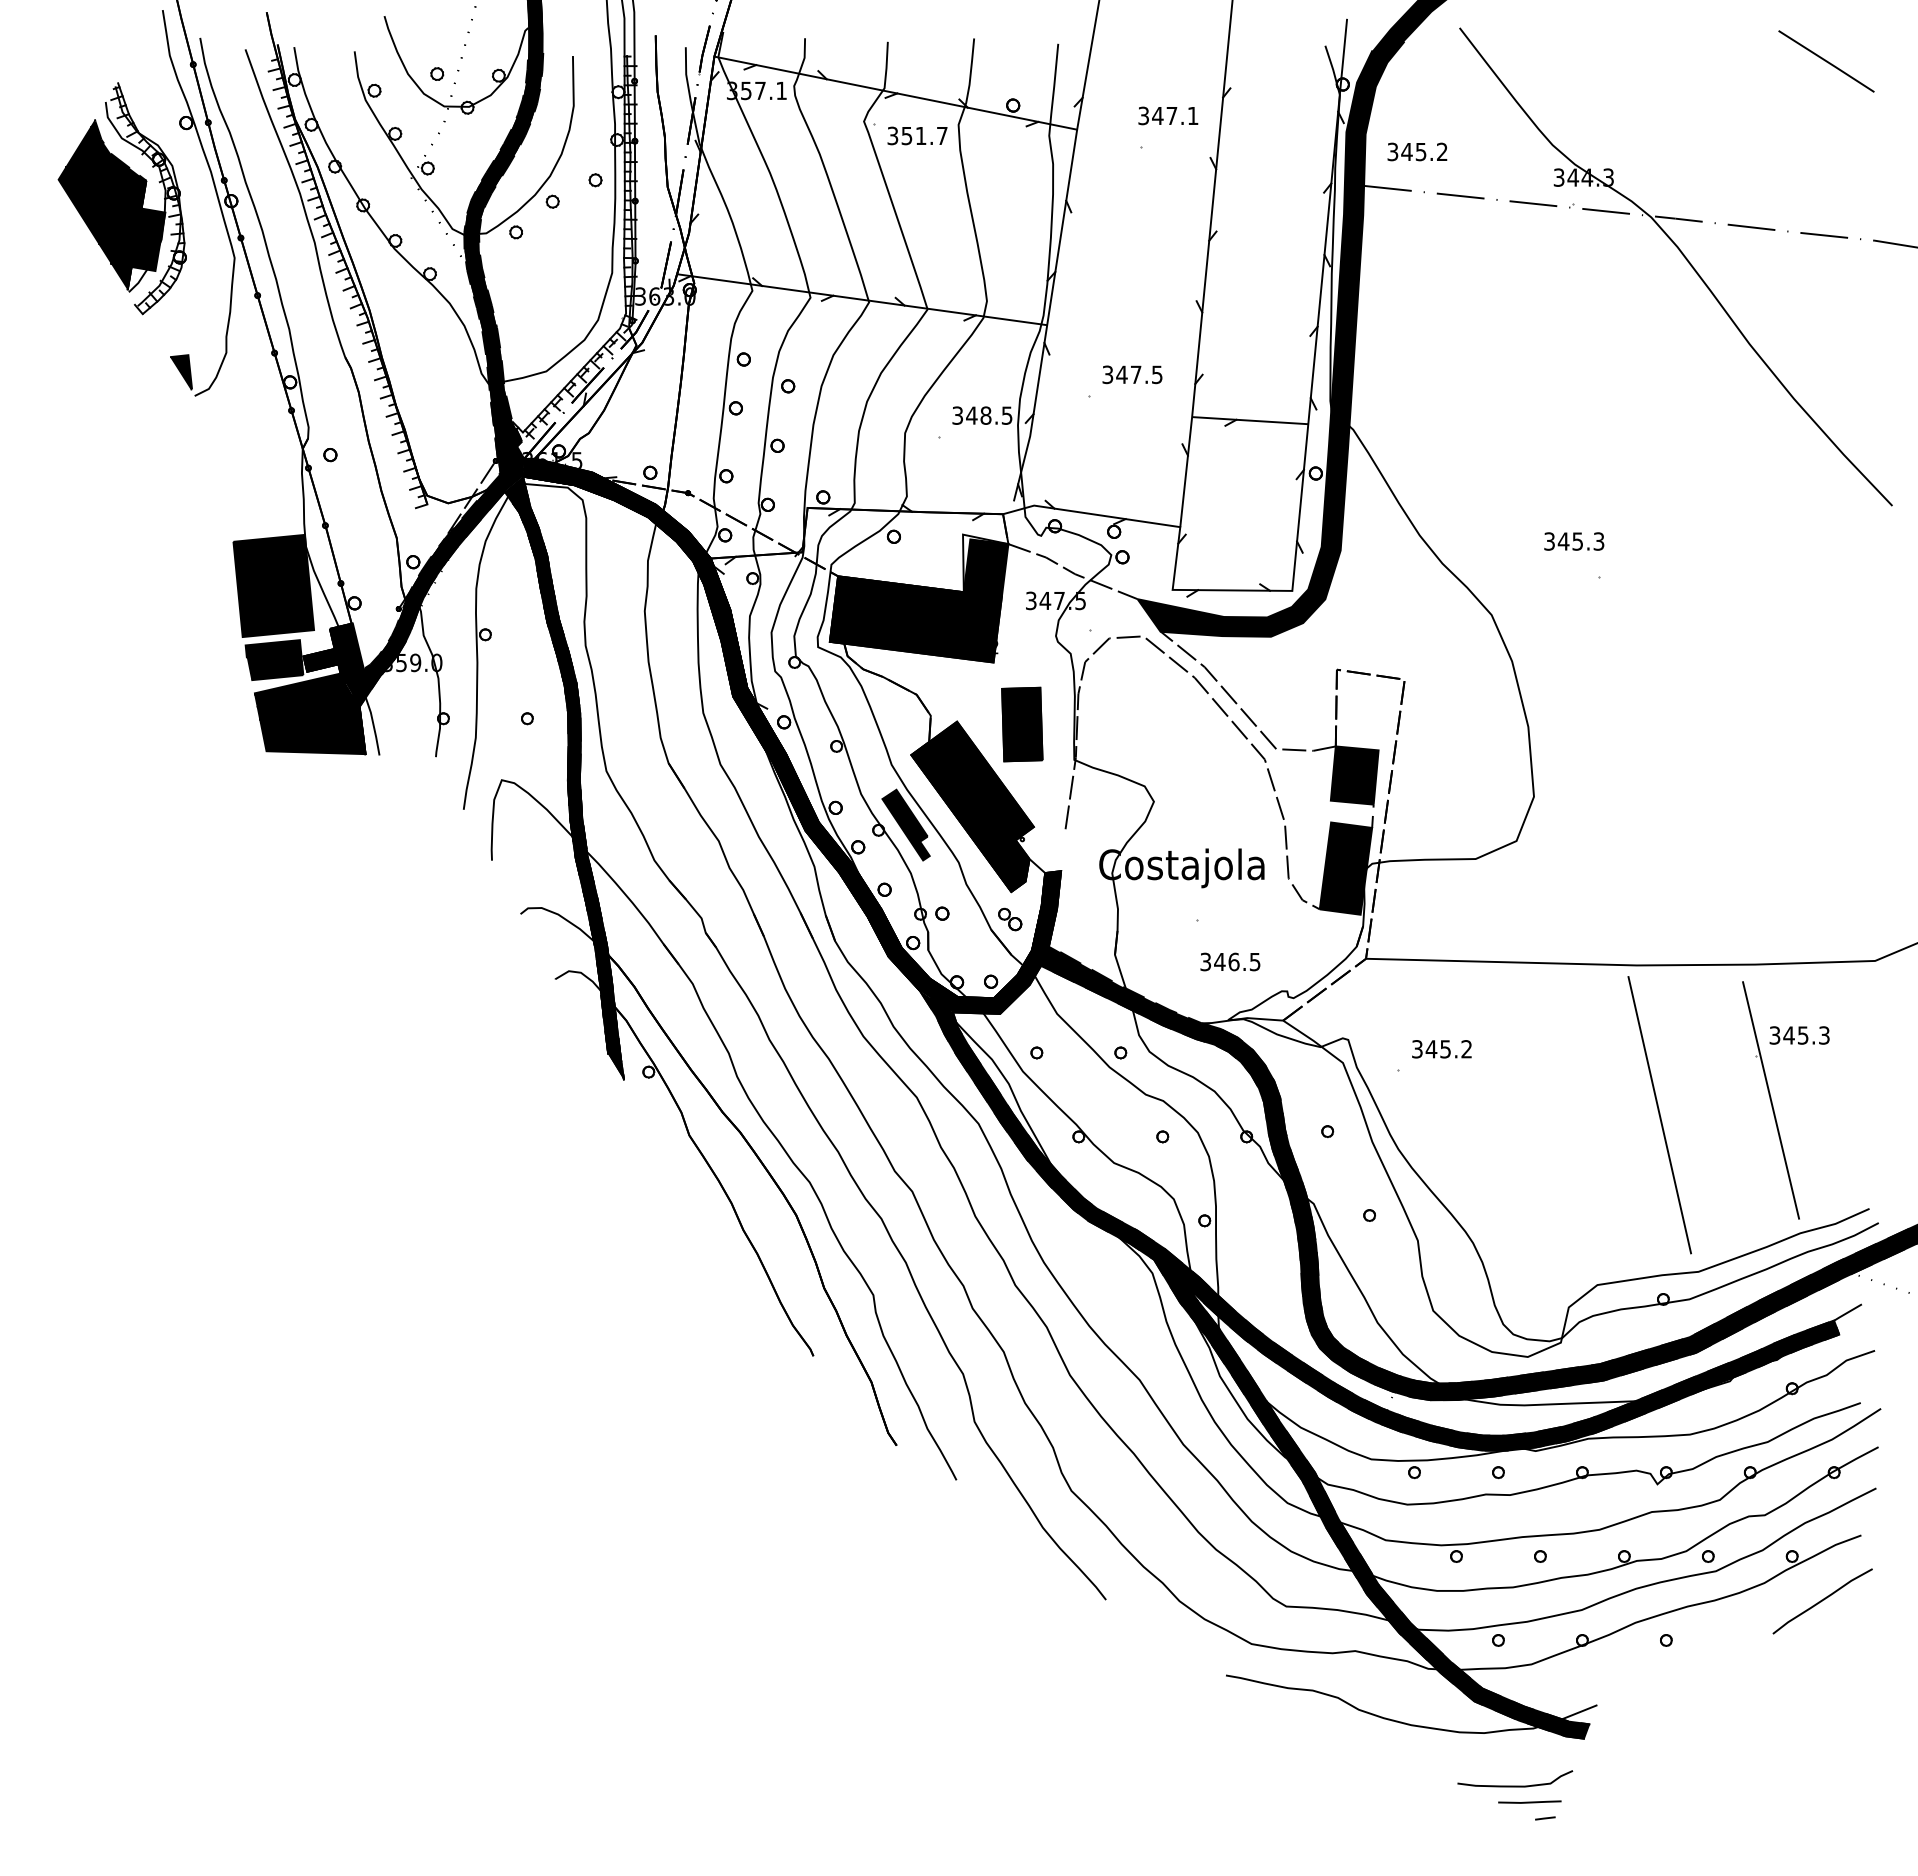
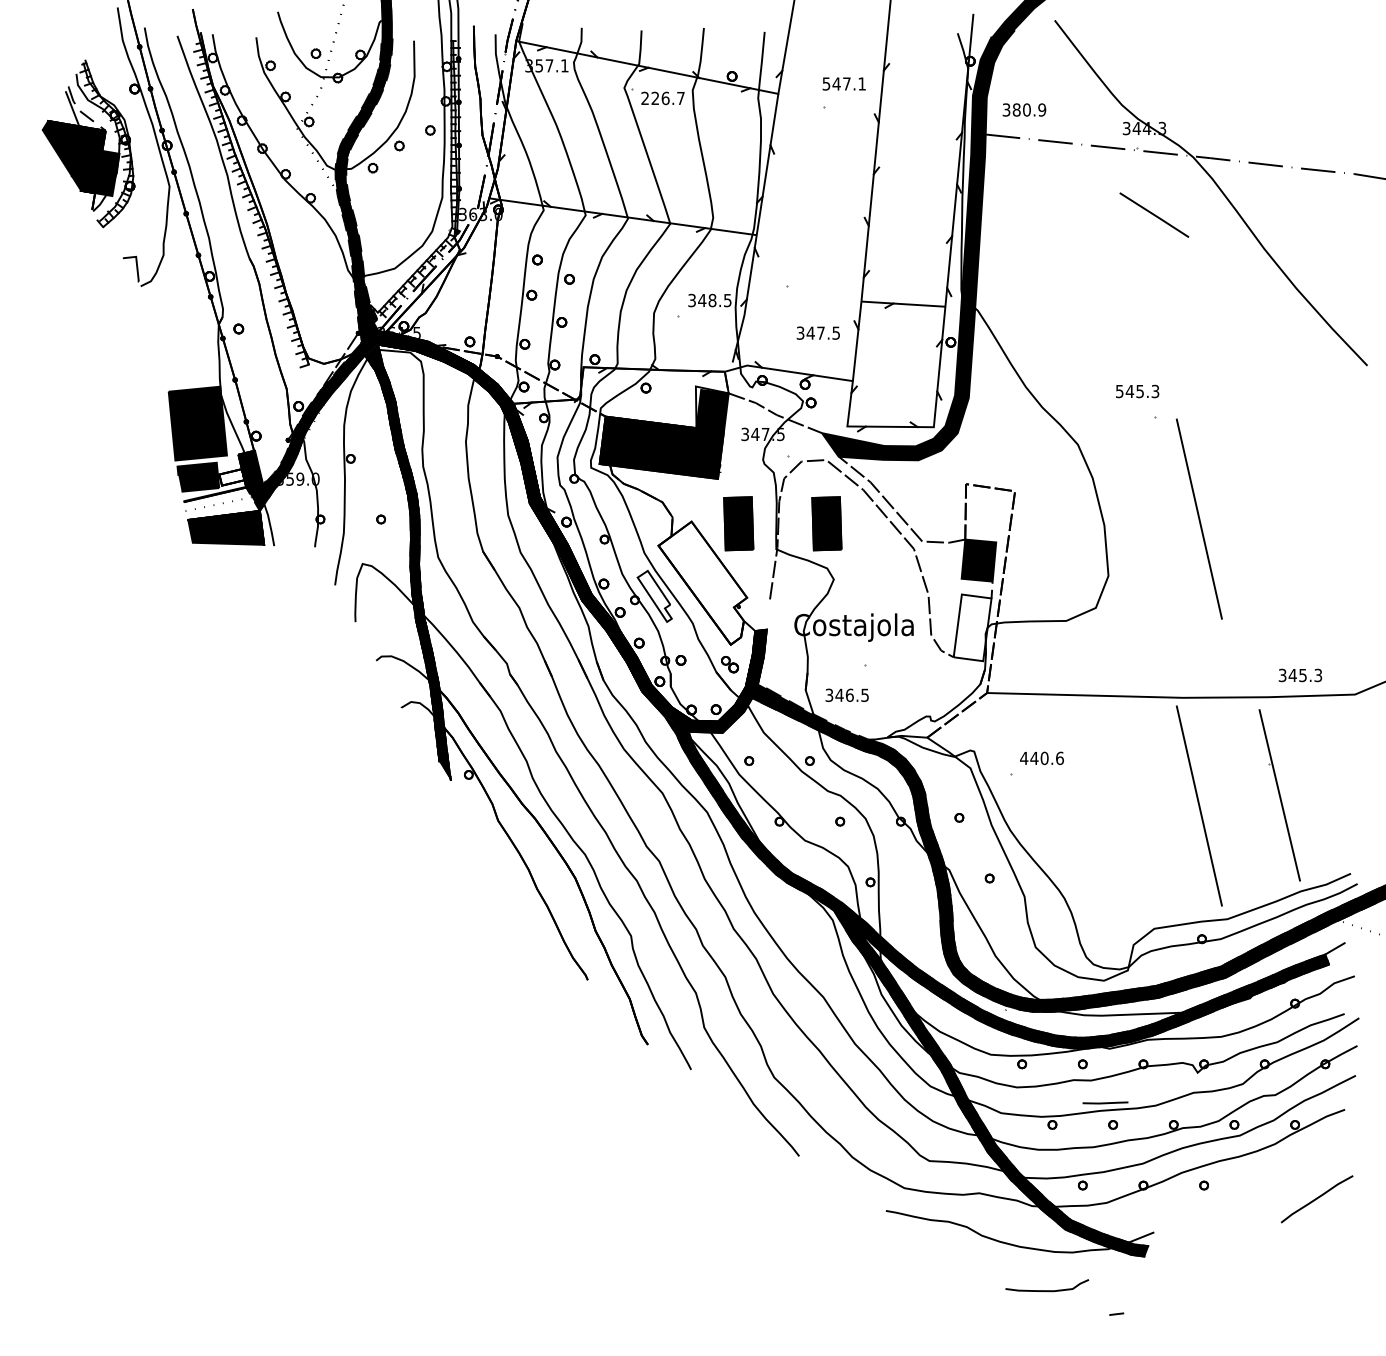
line: (1826, 61) -> (1154, 215), moved
text: (1143, 115) -> (826, 83), 347.1 -> 547.1
text: (906, 135) -> (655, 98), 351.7 -> 226.7
fill: (105, 149) -> (76, 108), removed
text: (1424, 151) -> (1029, 109), 345.2 -> 380.9
fill: (120, 276) -> (87, 200), removed
fill: (181, 372) -> (131, 269), removed
text: (1132, 374) -> (818, 332), moved
text: (1549, 540) -> (1119, 390), 345.3 -> 545.3
fill: (320, 659) -> (231, 476), removed
fill: (306, 696) -> (221, 503), removed
line: (1659, 718) -> (1199, 519), added
part: (1144, 724) -> (827, 523), added
fill: (972, 806) -> (702, 582), removed
fill: (905, 824) -> (654, 595), removed
fill: (1345, 868) -> (972, 627), removed
text: (1230, 961) -> (847, 694), moved
text: (1799, 1035) -> (1300, 675), moved
text: (1441, 1049) -> (1041, 758), 345.2 -> 440.6
curve: (1822, 1601) -> (1316, 1199), moved
curve: (1515, 1785) -> (1047, 1290), moved
line: (1529, 1801) -> (1105, 1102), moved

